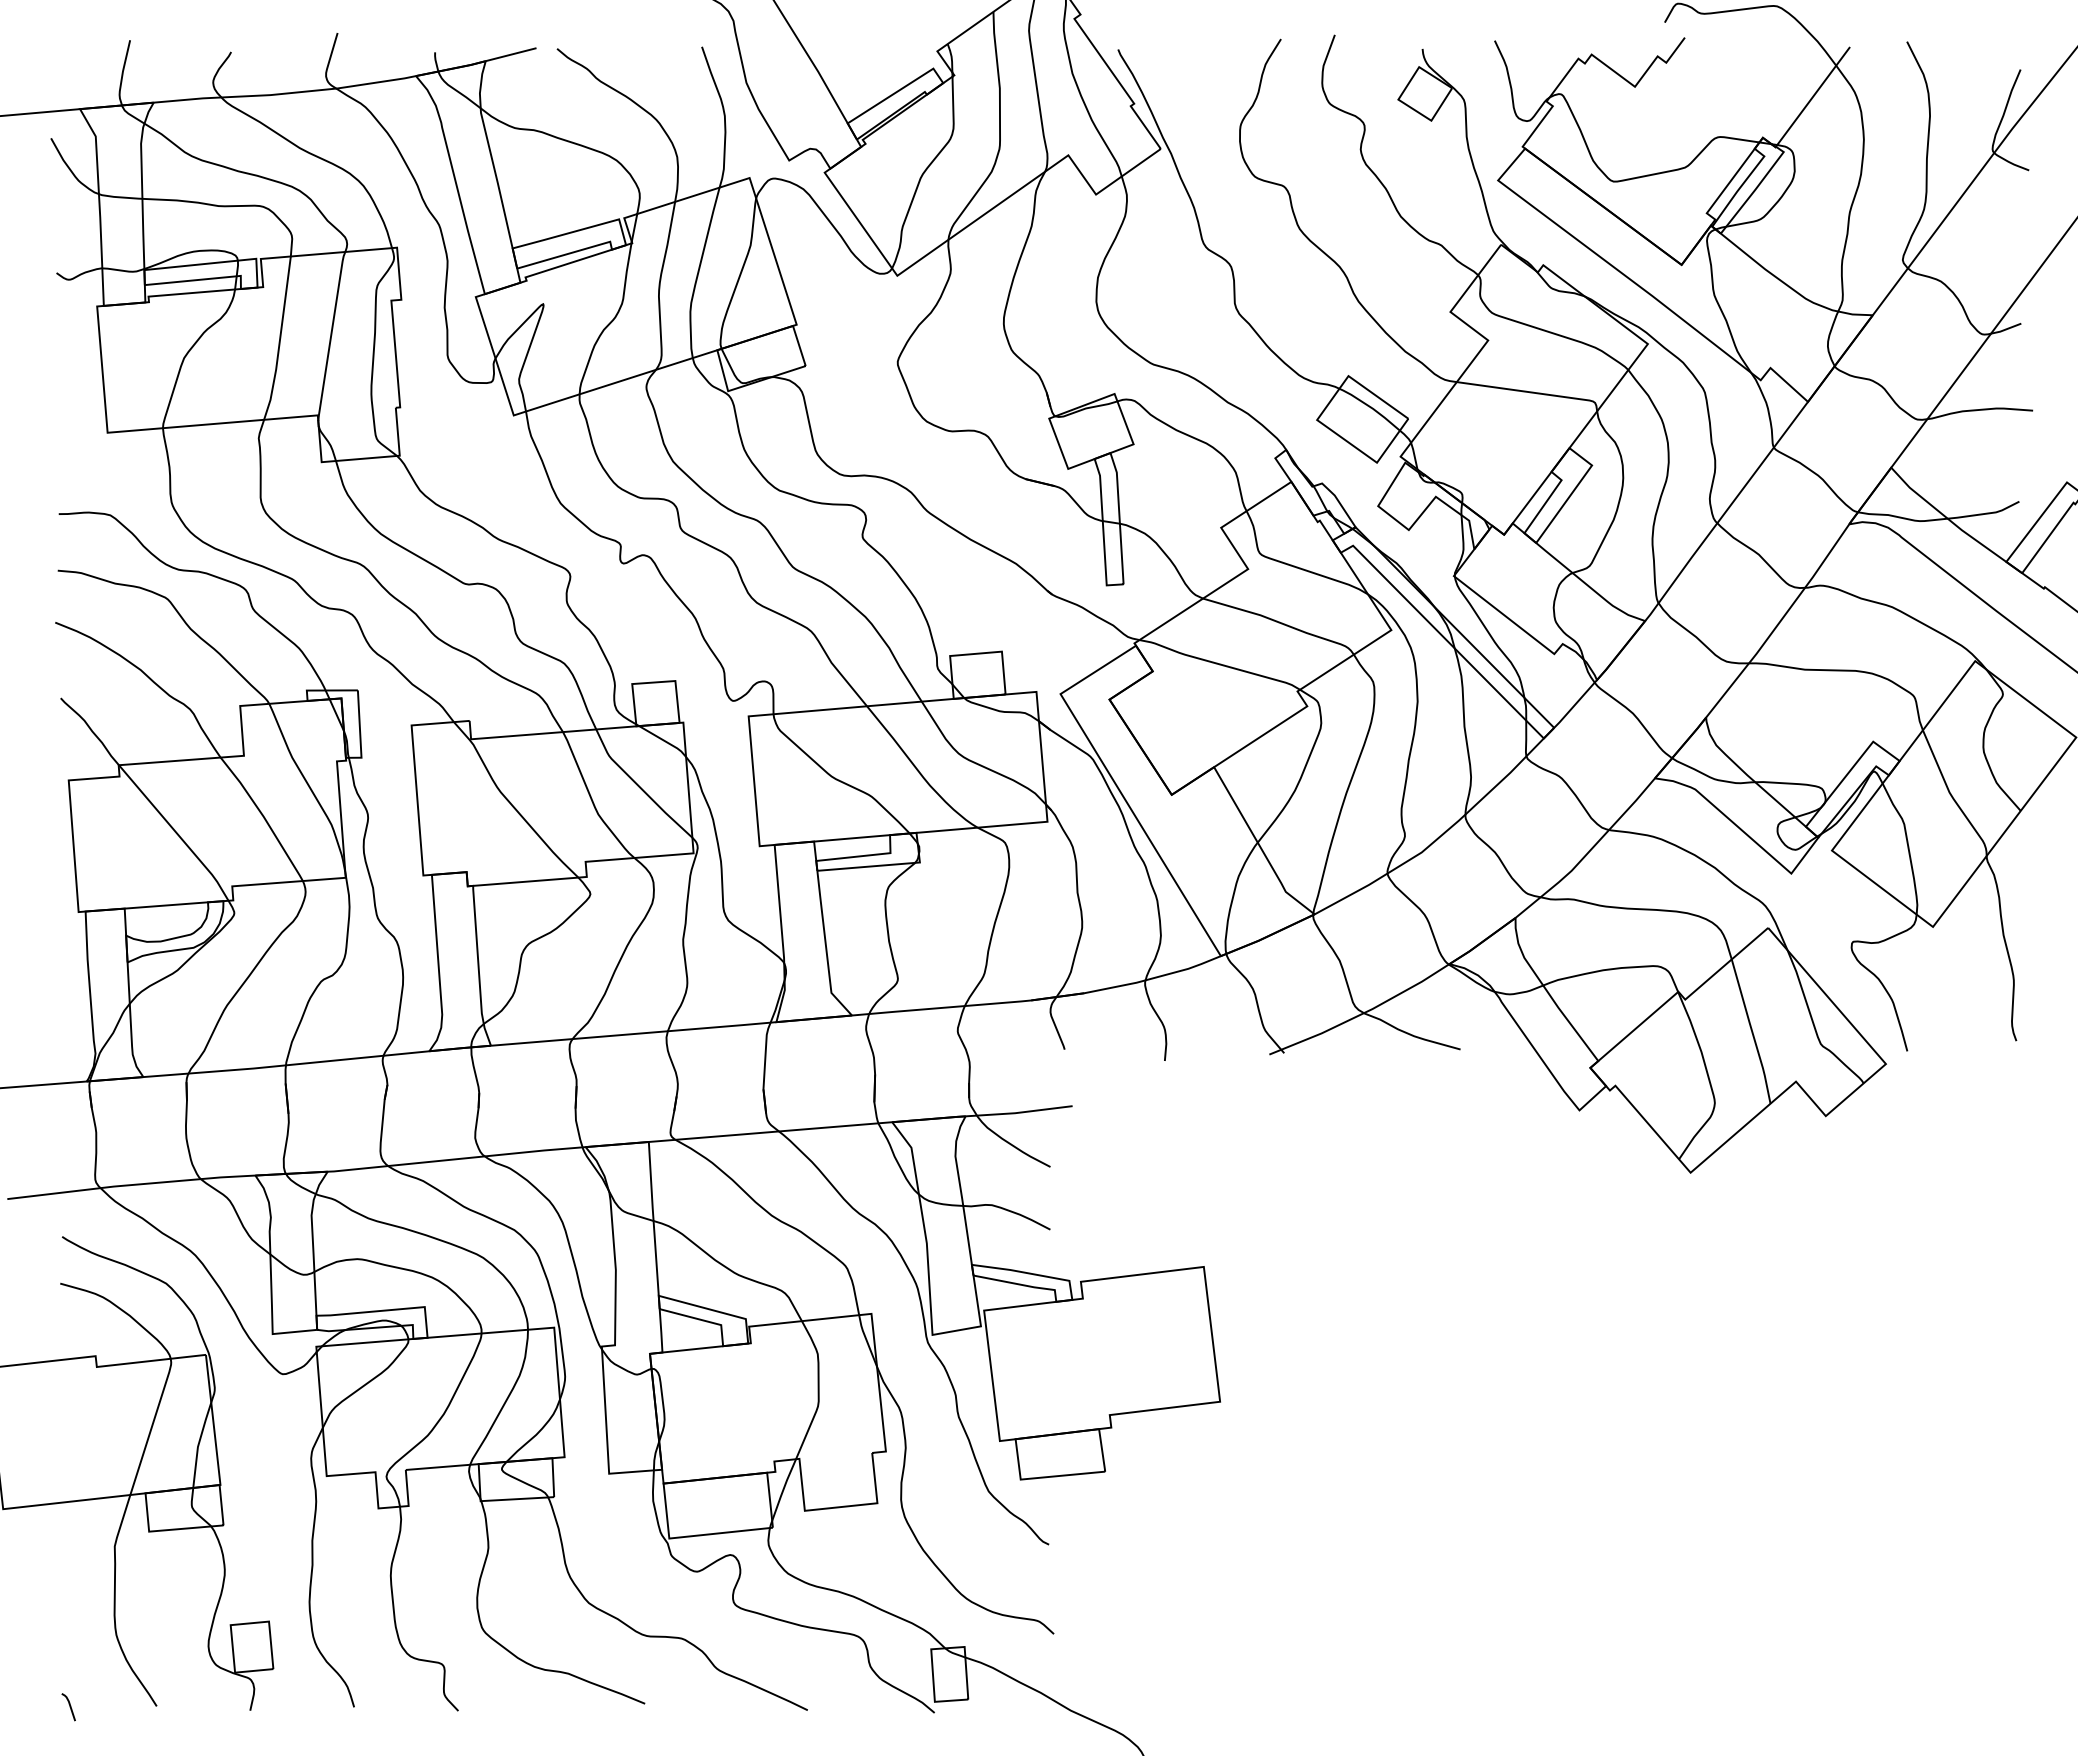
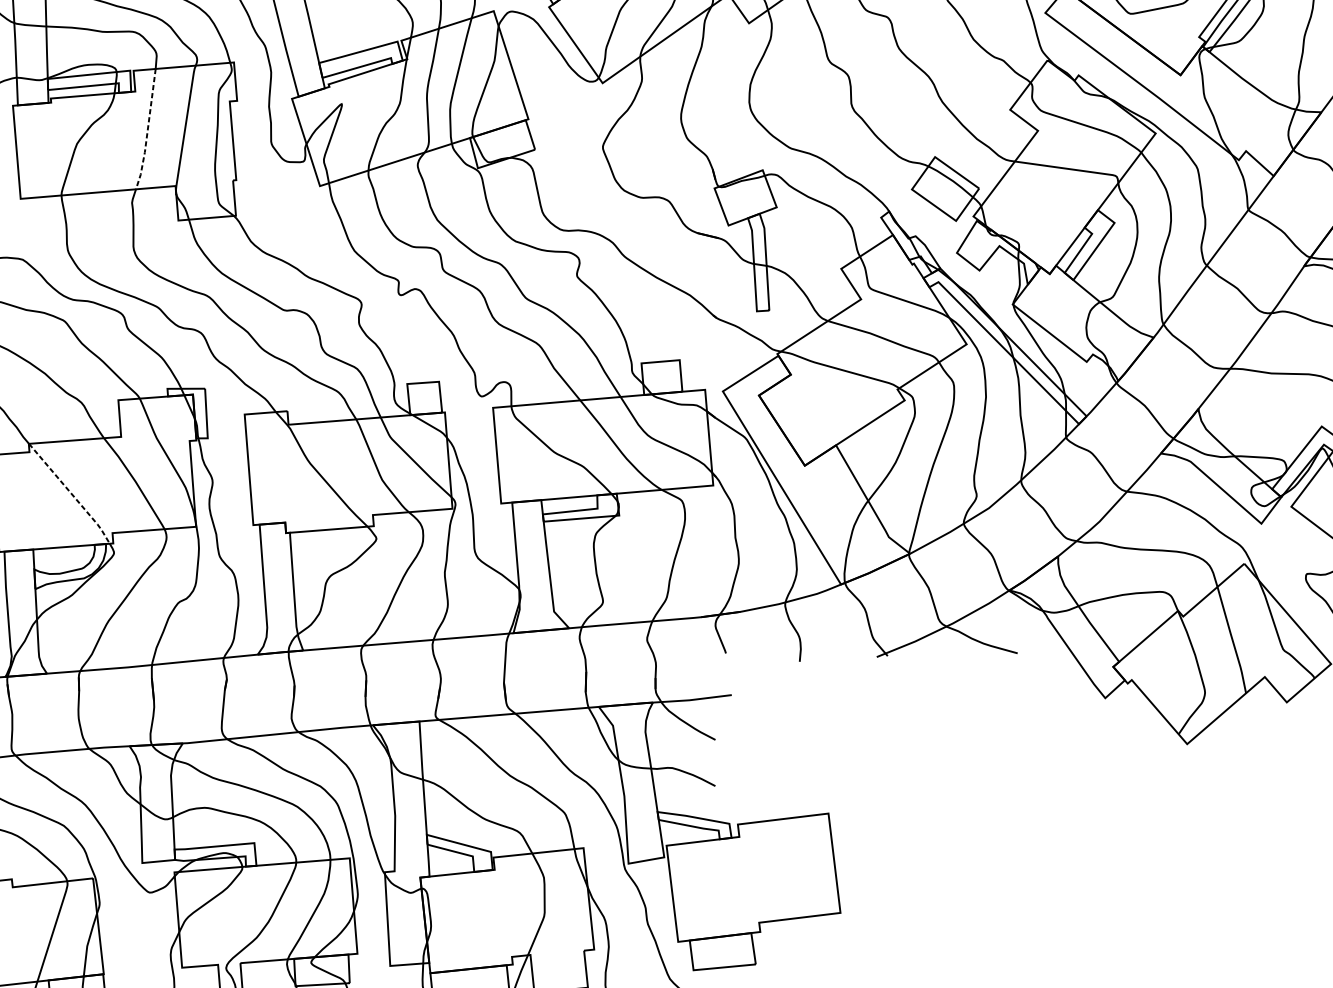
line: (279, 340) -> (147, 130), solid -> dashed
line: (176, 832) -> (71, 493), solid -> dashed

